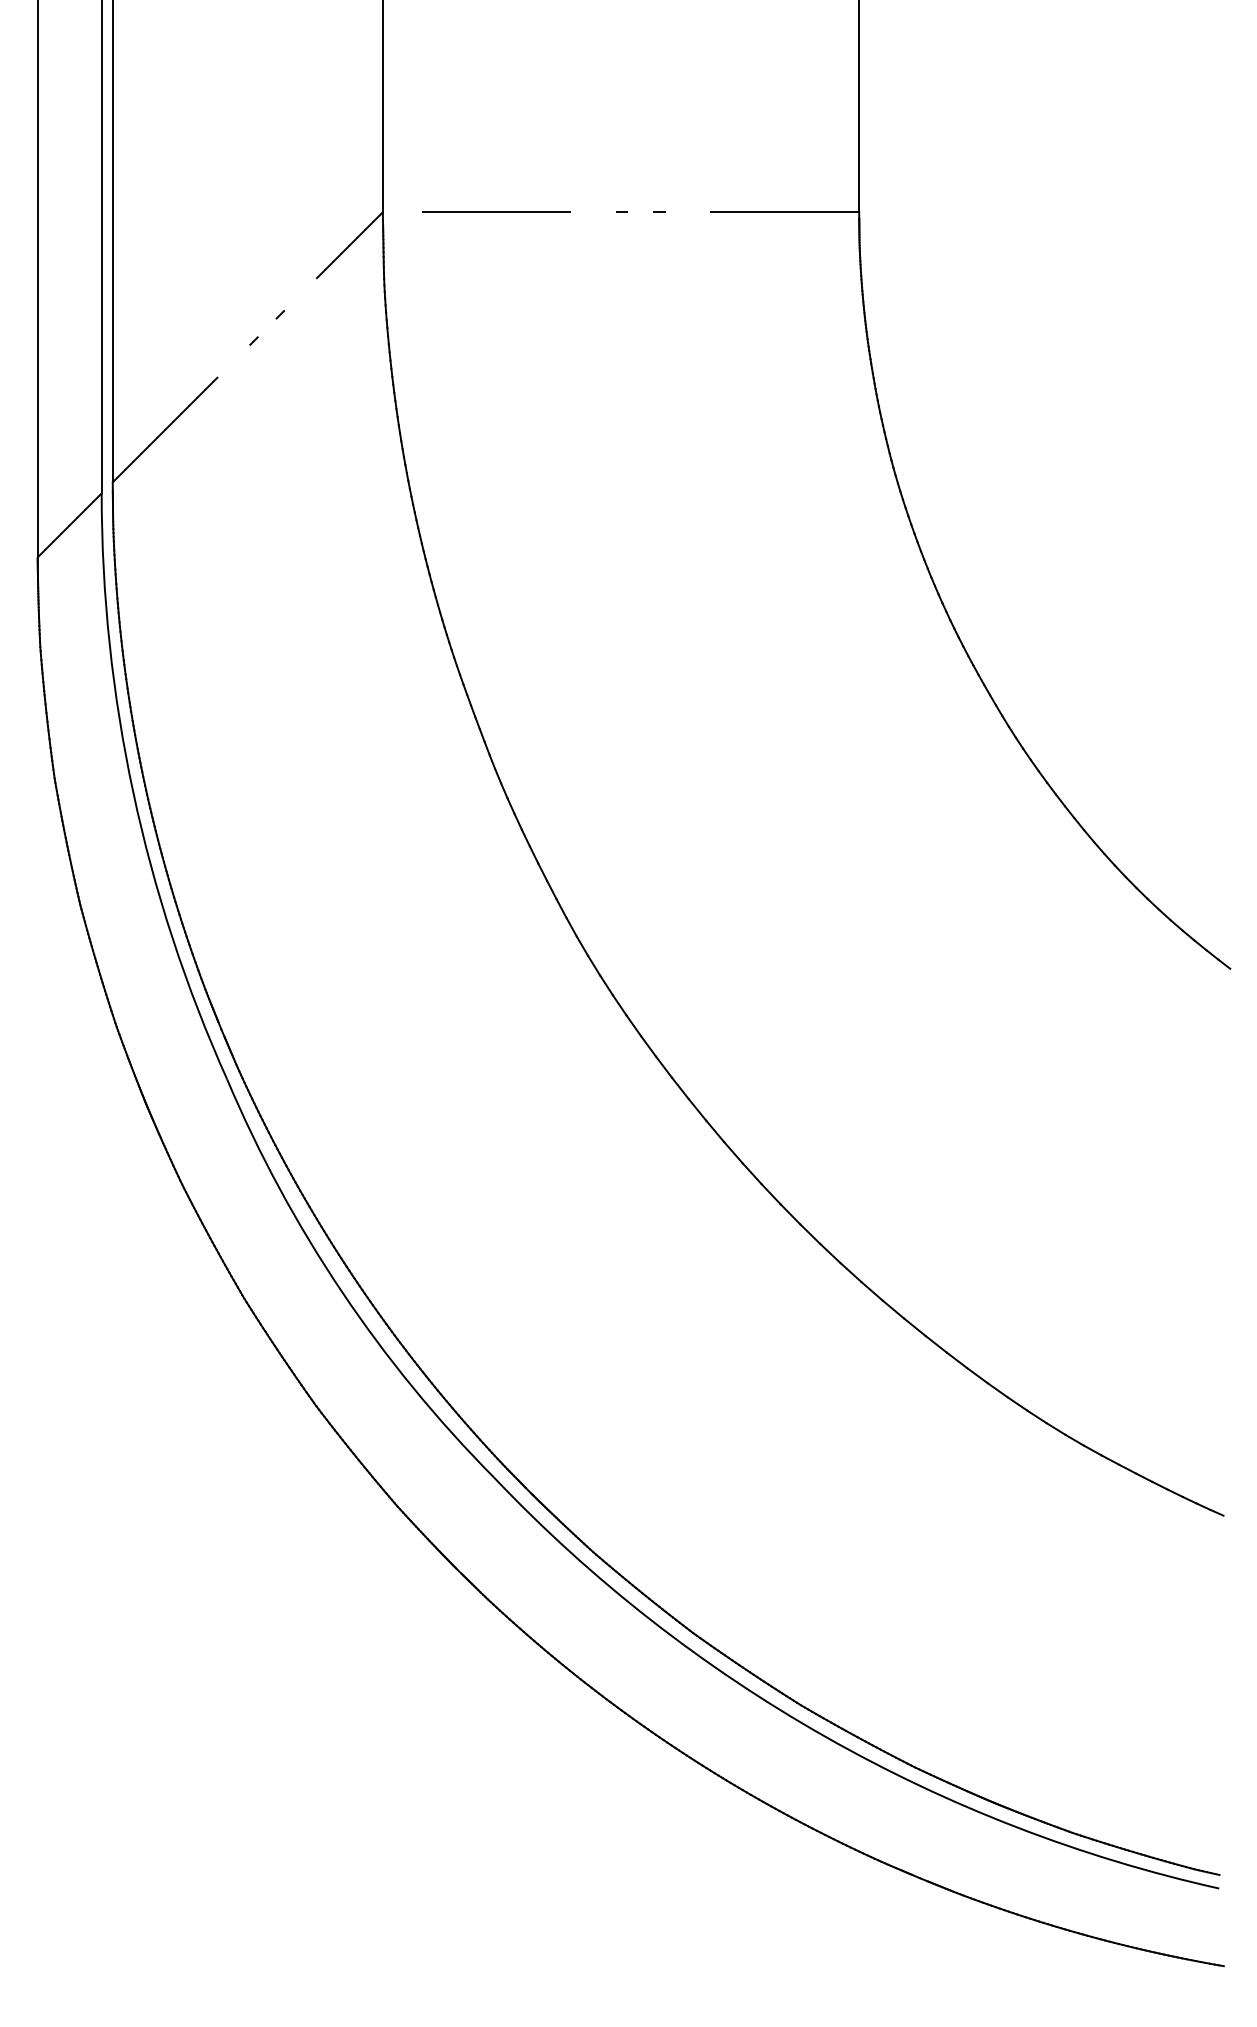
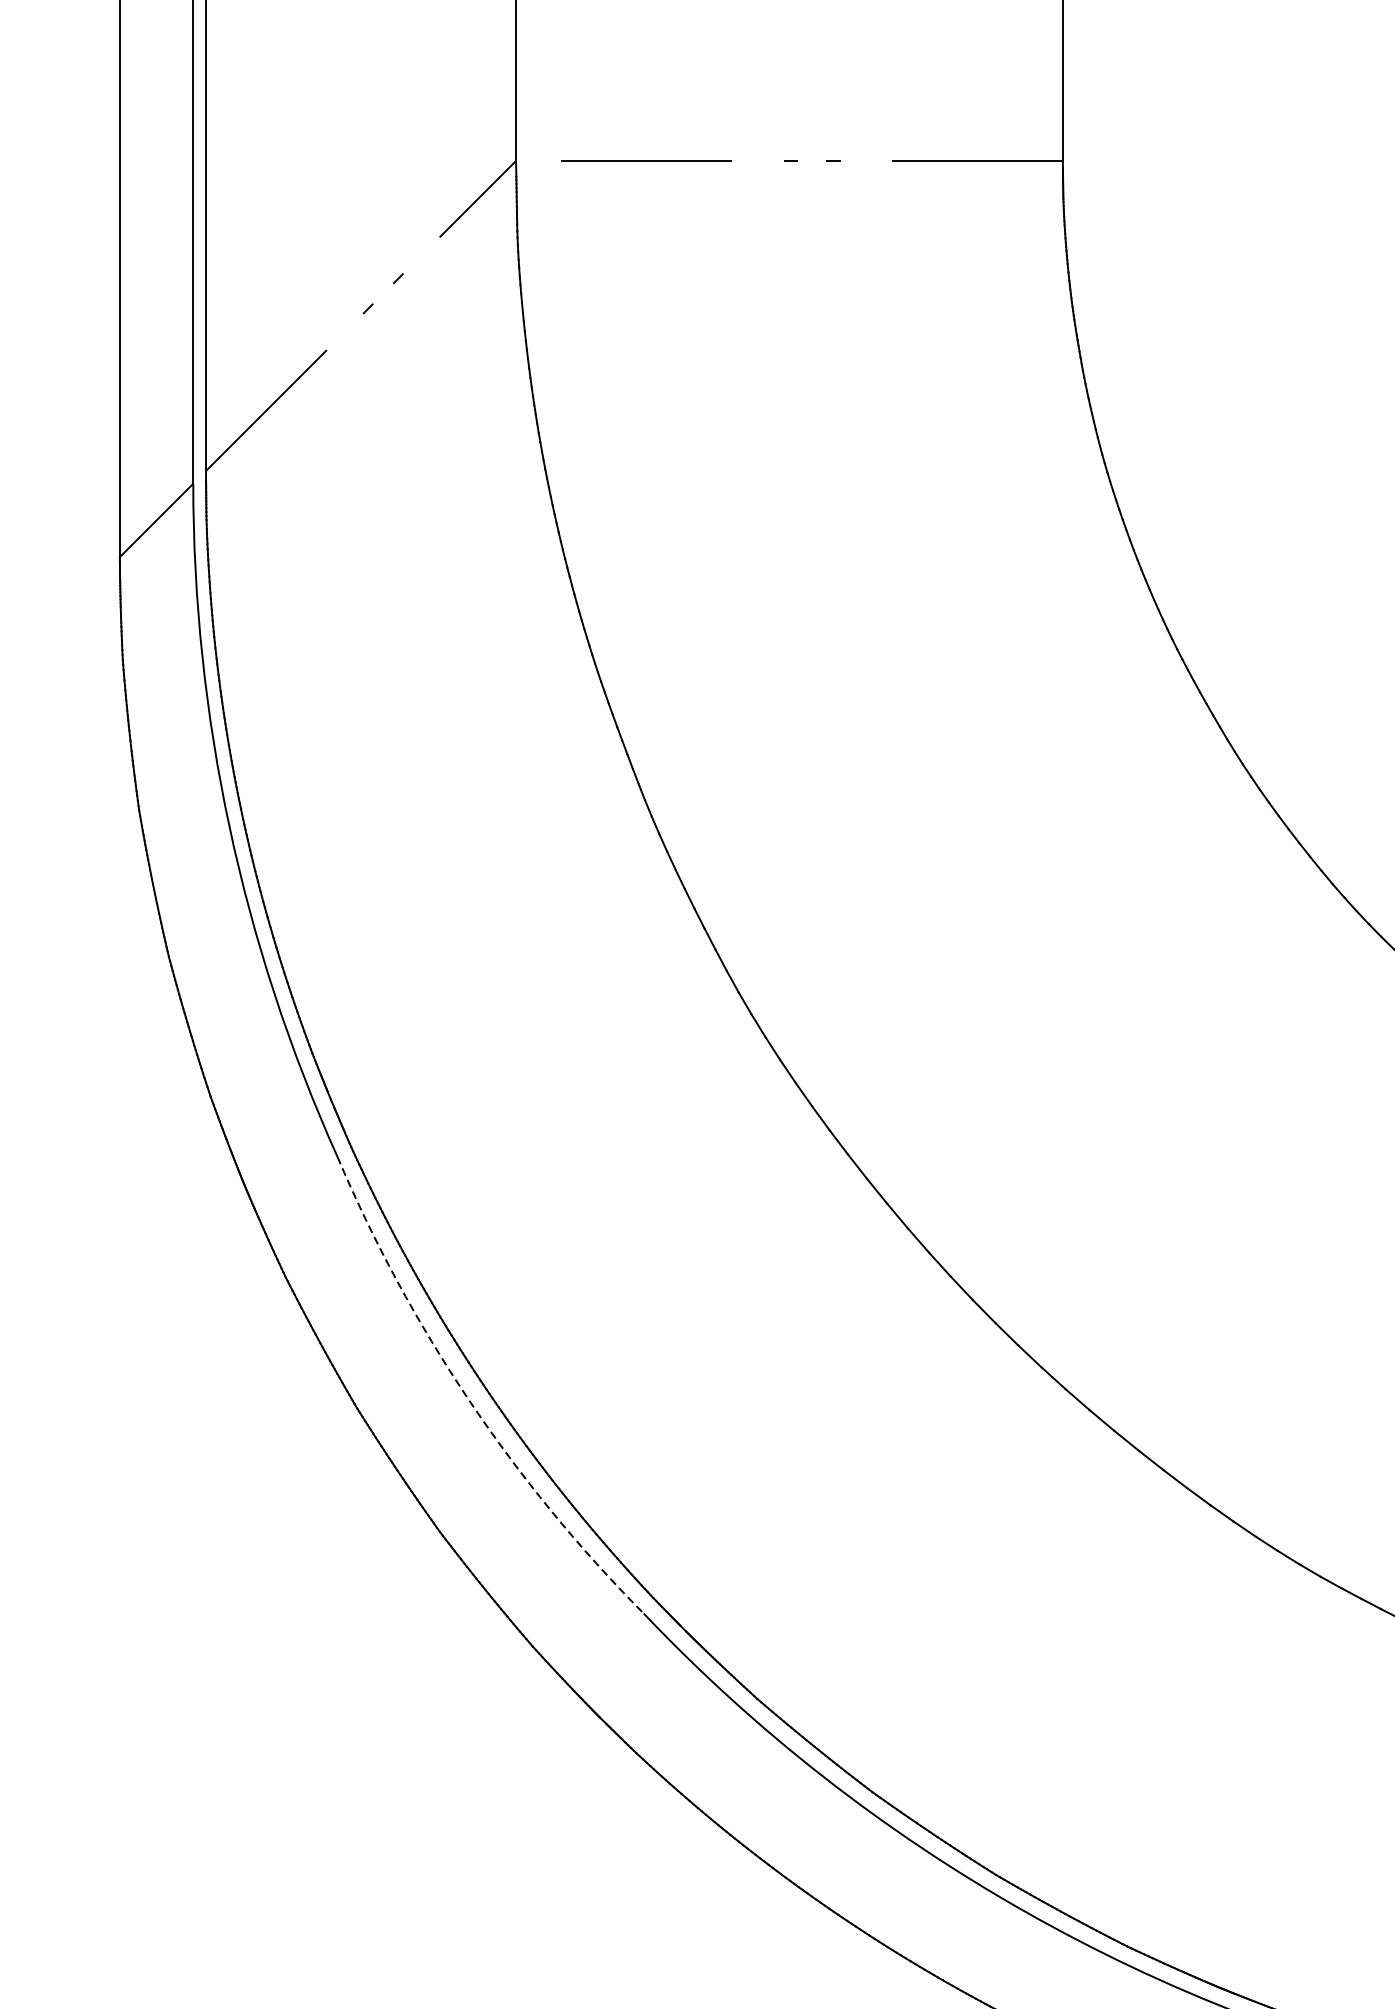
arc: (341, 1291) -> (468, 1399), solid -> dashed

